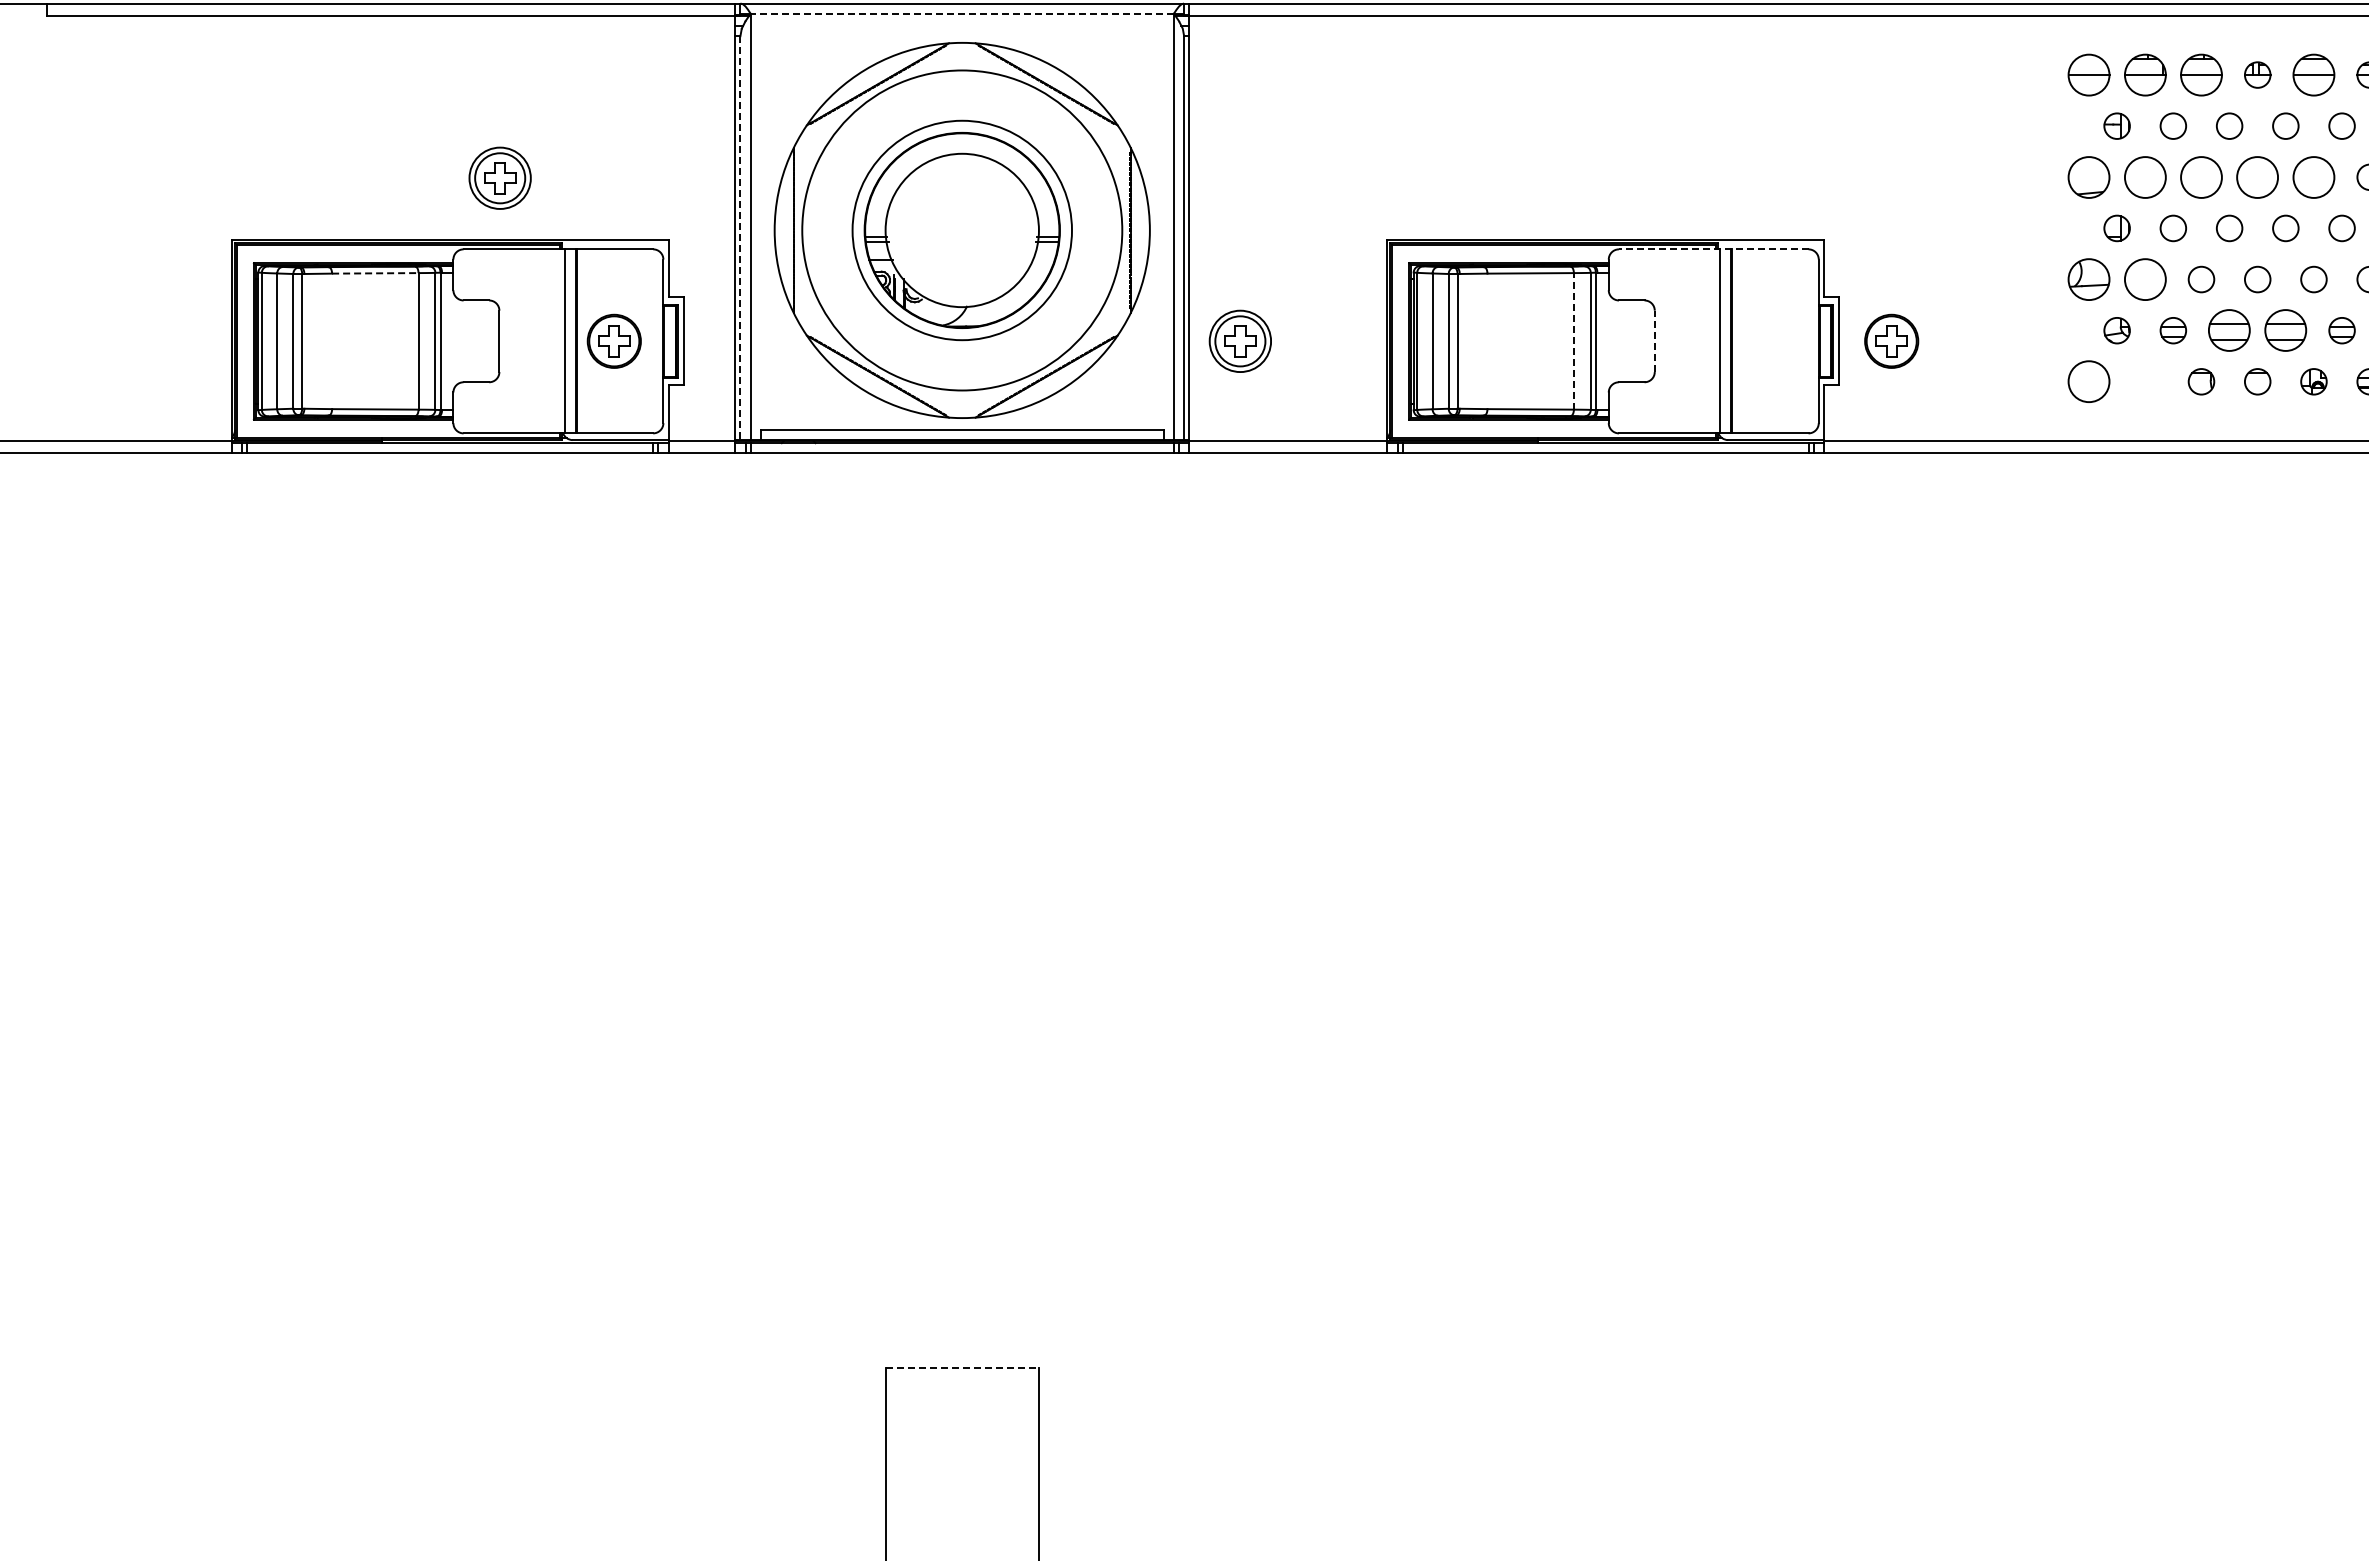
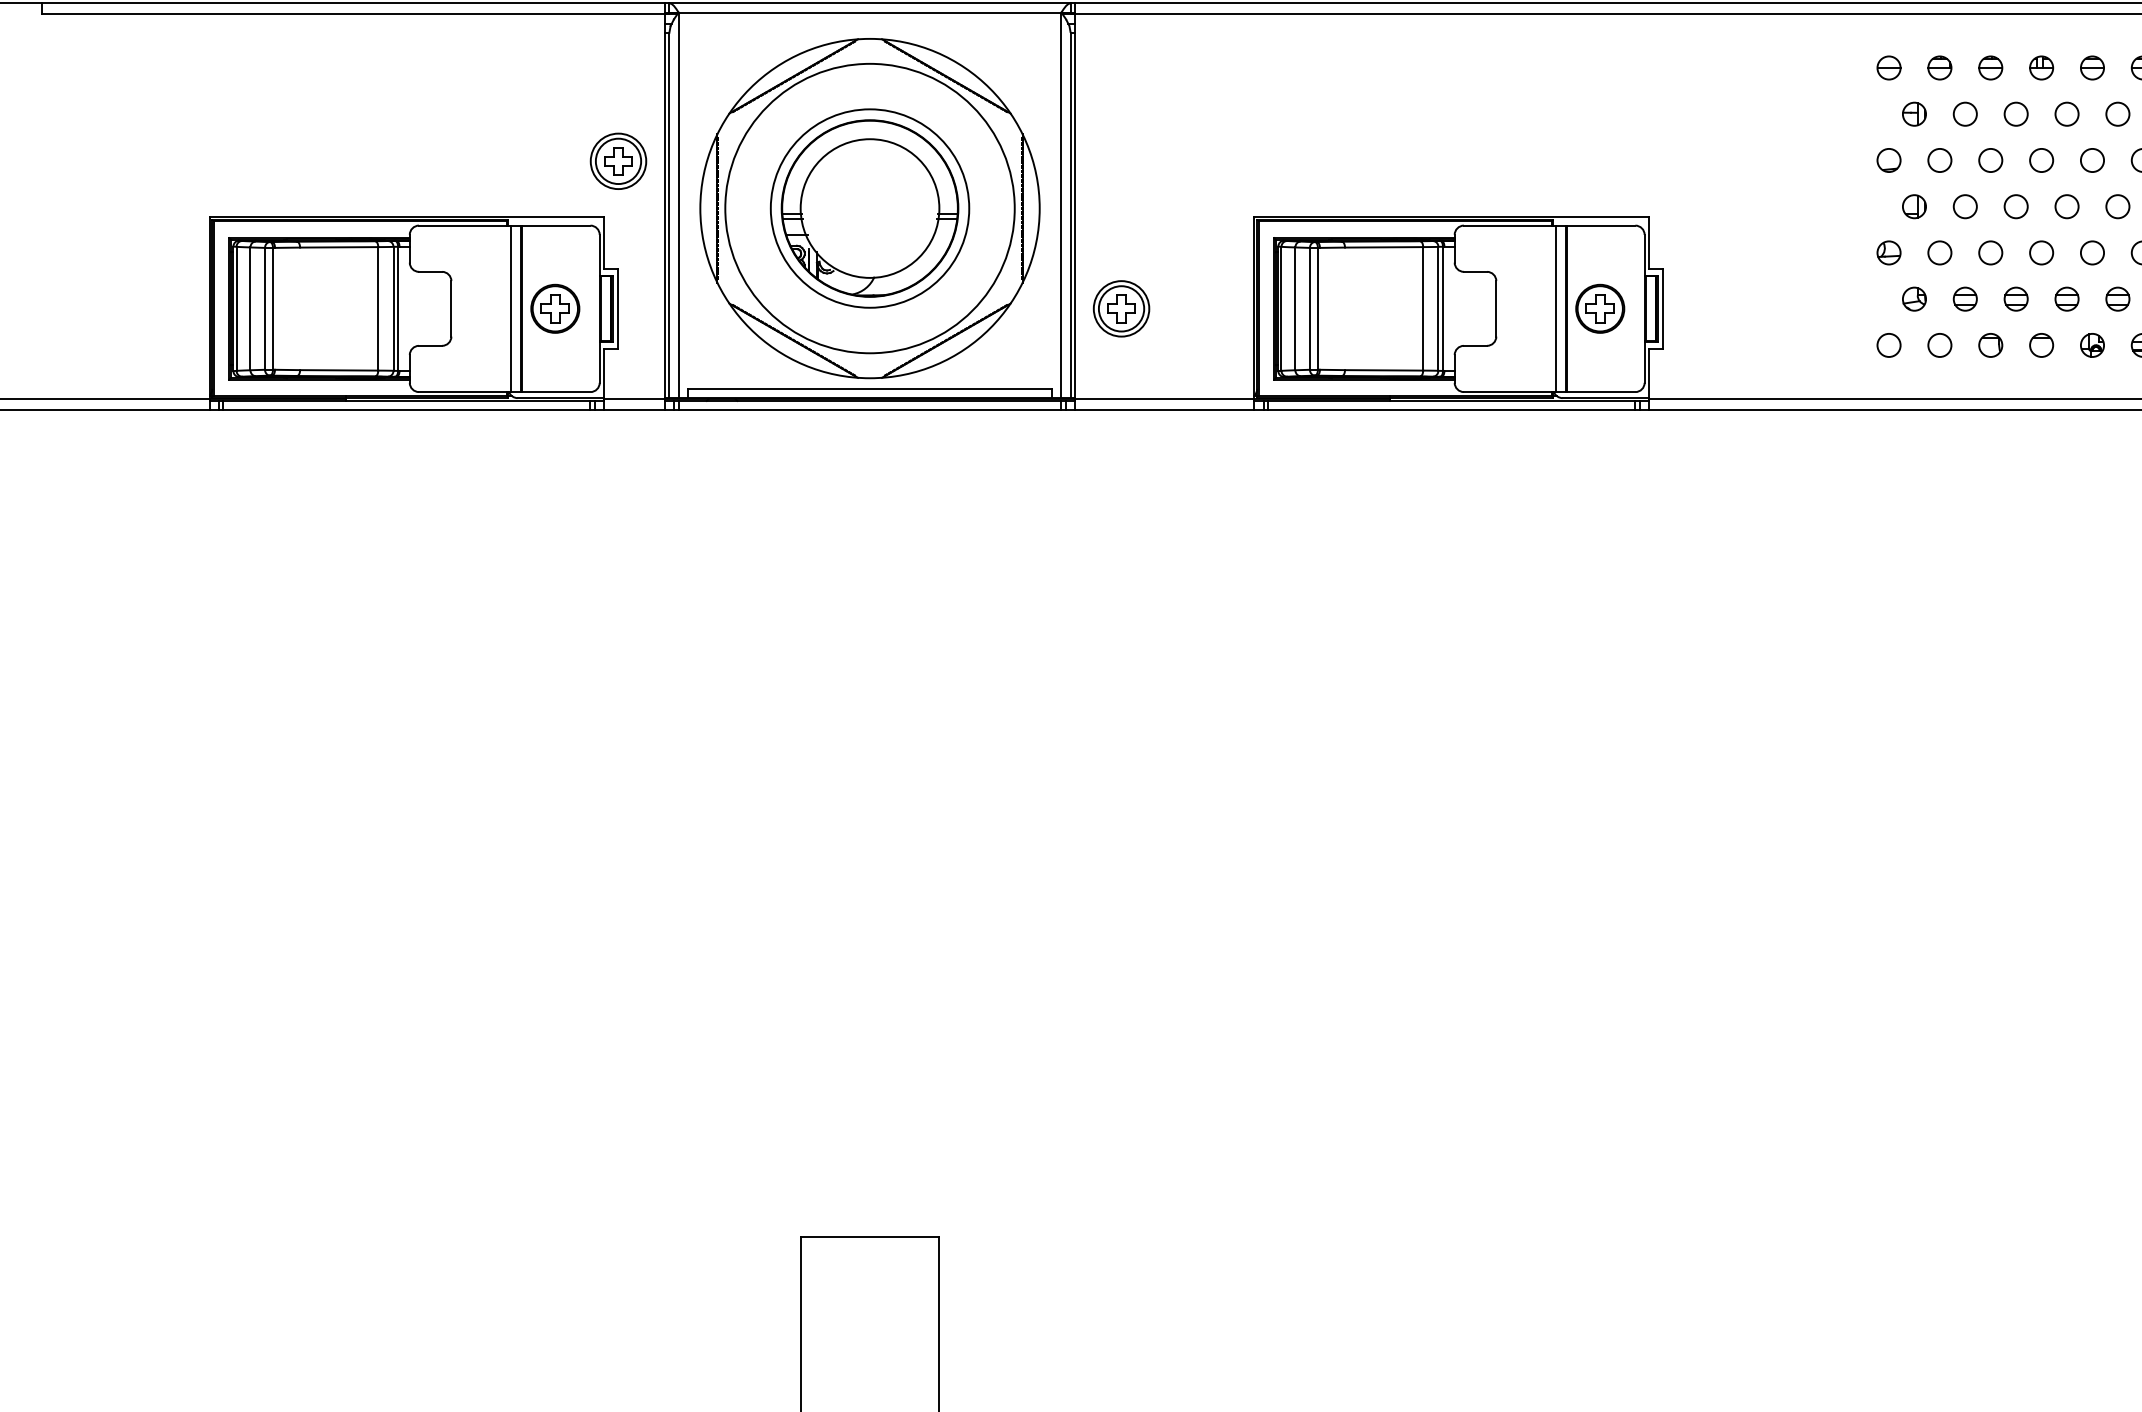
line: (962, 13) -> (870, 12), dashed -> solid
part: (2088, 74) -> (1888, 67), size x0.62
part: (2144, 74) -> (1939, 67), size x0.62
part: (2201, 74) -> (1990, 67), size x0.62
part: (2313, 74) -> (2092, 67), size x0.62
part: (2088, 176) -> (1888, 159), size x0.62
circle: (2144, 176) -> (1939, 159), size x0.62
circle: (2201, 176) -> (1990, 159), size x0.62
circle: (2257, 176) -> (2041, 159), size x0.62
circle: (2313, 176) -> (2092, 159), size x0.62
part: (499, 177) -> (617, 160), moved
line: (740, 238) -> (669, 215), dashed -> solid
line: (1713, 249) -> (1549, 225), dashed -> solid
line: (375, 273) -> (339, 247), dashed -> solid
part: (2088, 279) -> (1888, 252), size x0.62
circle: (2144, 279) -> (1939, 252), size x0.62
part: (2229, 330) -> (2016, 299), size x0.62
part: (2285, 330) -> (2066, 299), size x0.62
line: (1573, 340) -> (1422, 308), dashed -> solid
part: (1891, 340) -> (1600, 308), moved
line: (1654, 341) -> (1496, 308), dashed -> solid
circle: (2088, 381) -> (1888, 345), size x0.62
circle: (2144, 381) -> (1939, 345), added
line: (962, 1367) -> (870, 1236), dashed -> solid

